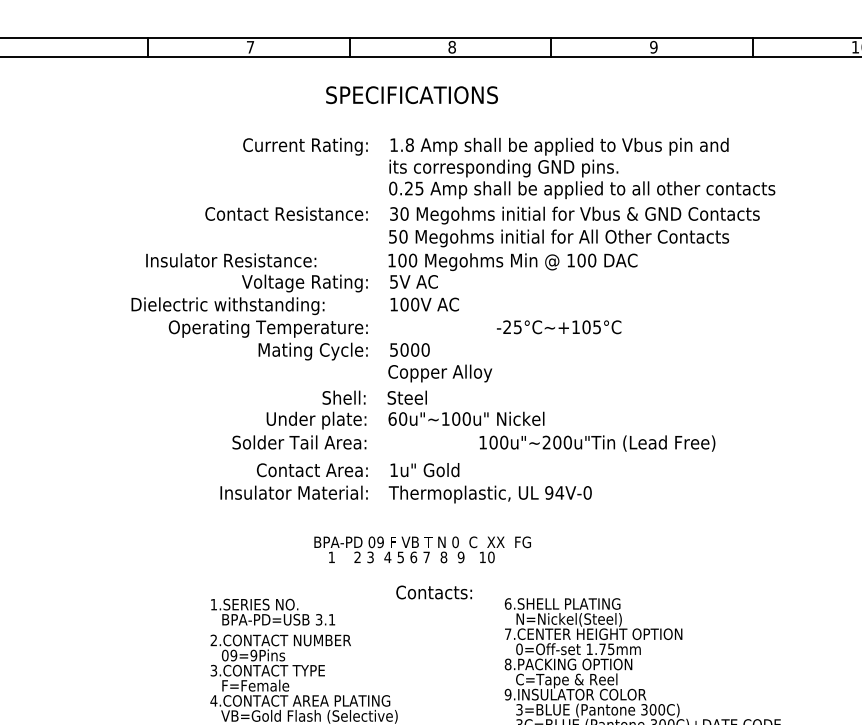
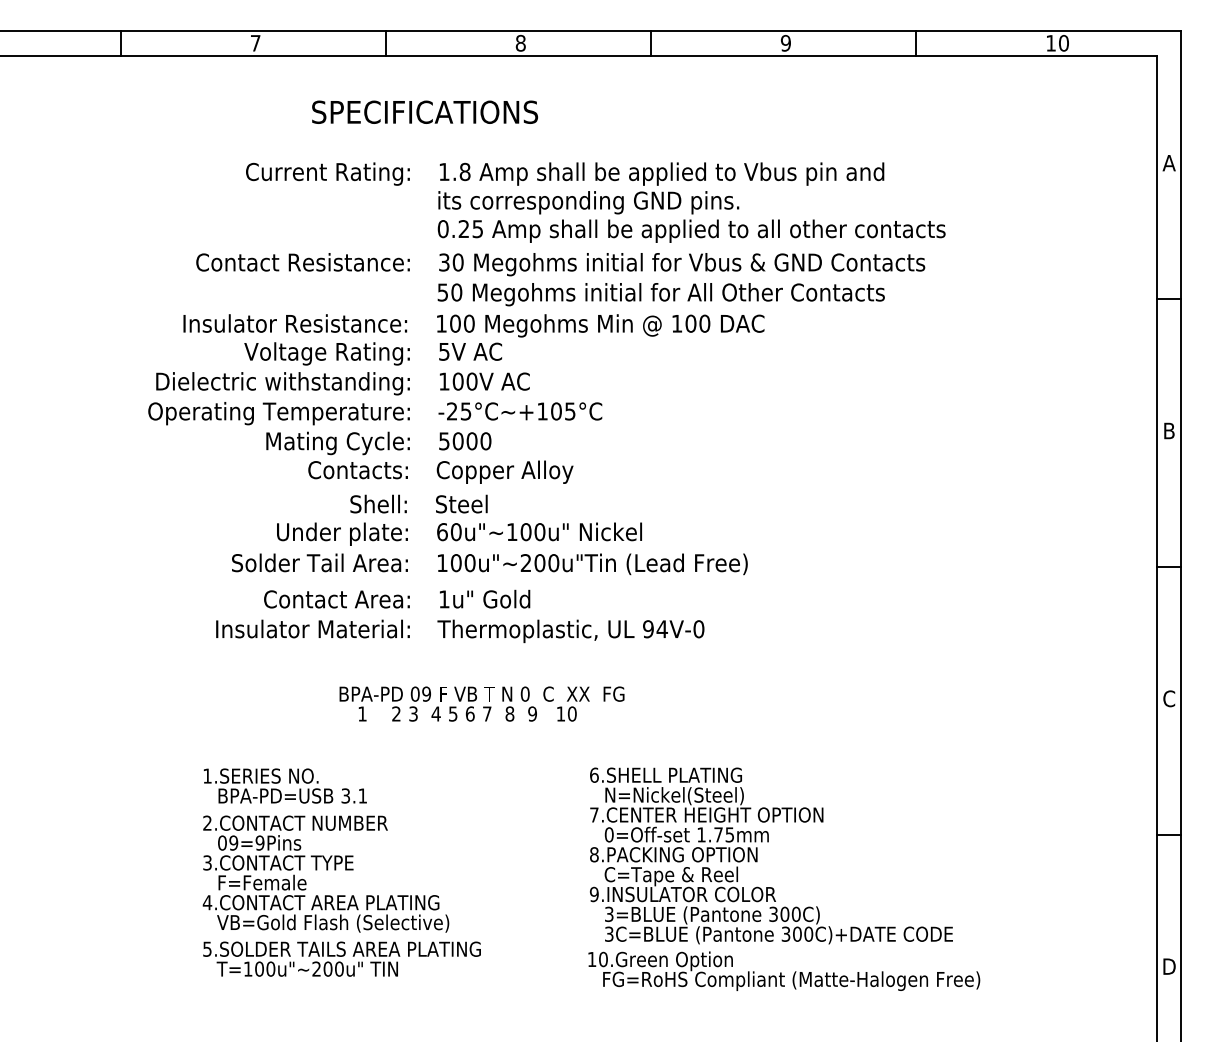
text: (412, 94) -> (425, 111), moved
text: (231, 260) -> (295, 323), moved
text: (227, 306) -> (282, 383), moved
text: (559, 327) -> (520, 411), moved
text: (597, 443) -> (592, 564), moved
text: (433, 592) -> (357, 470), moved

